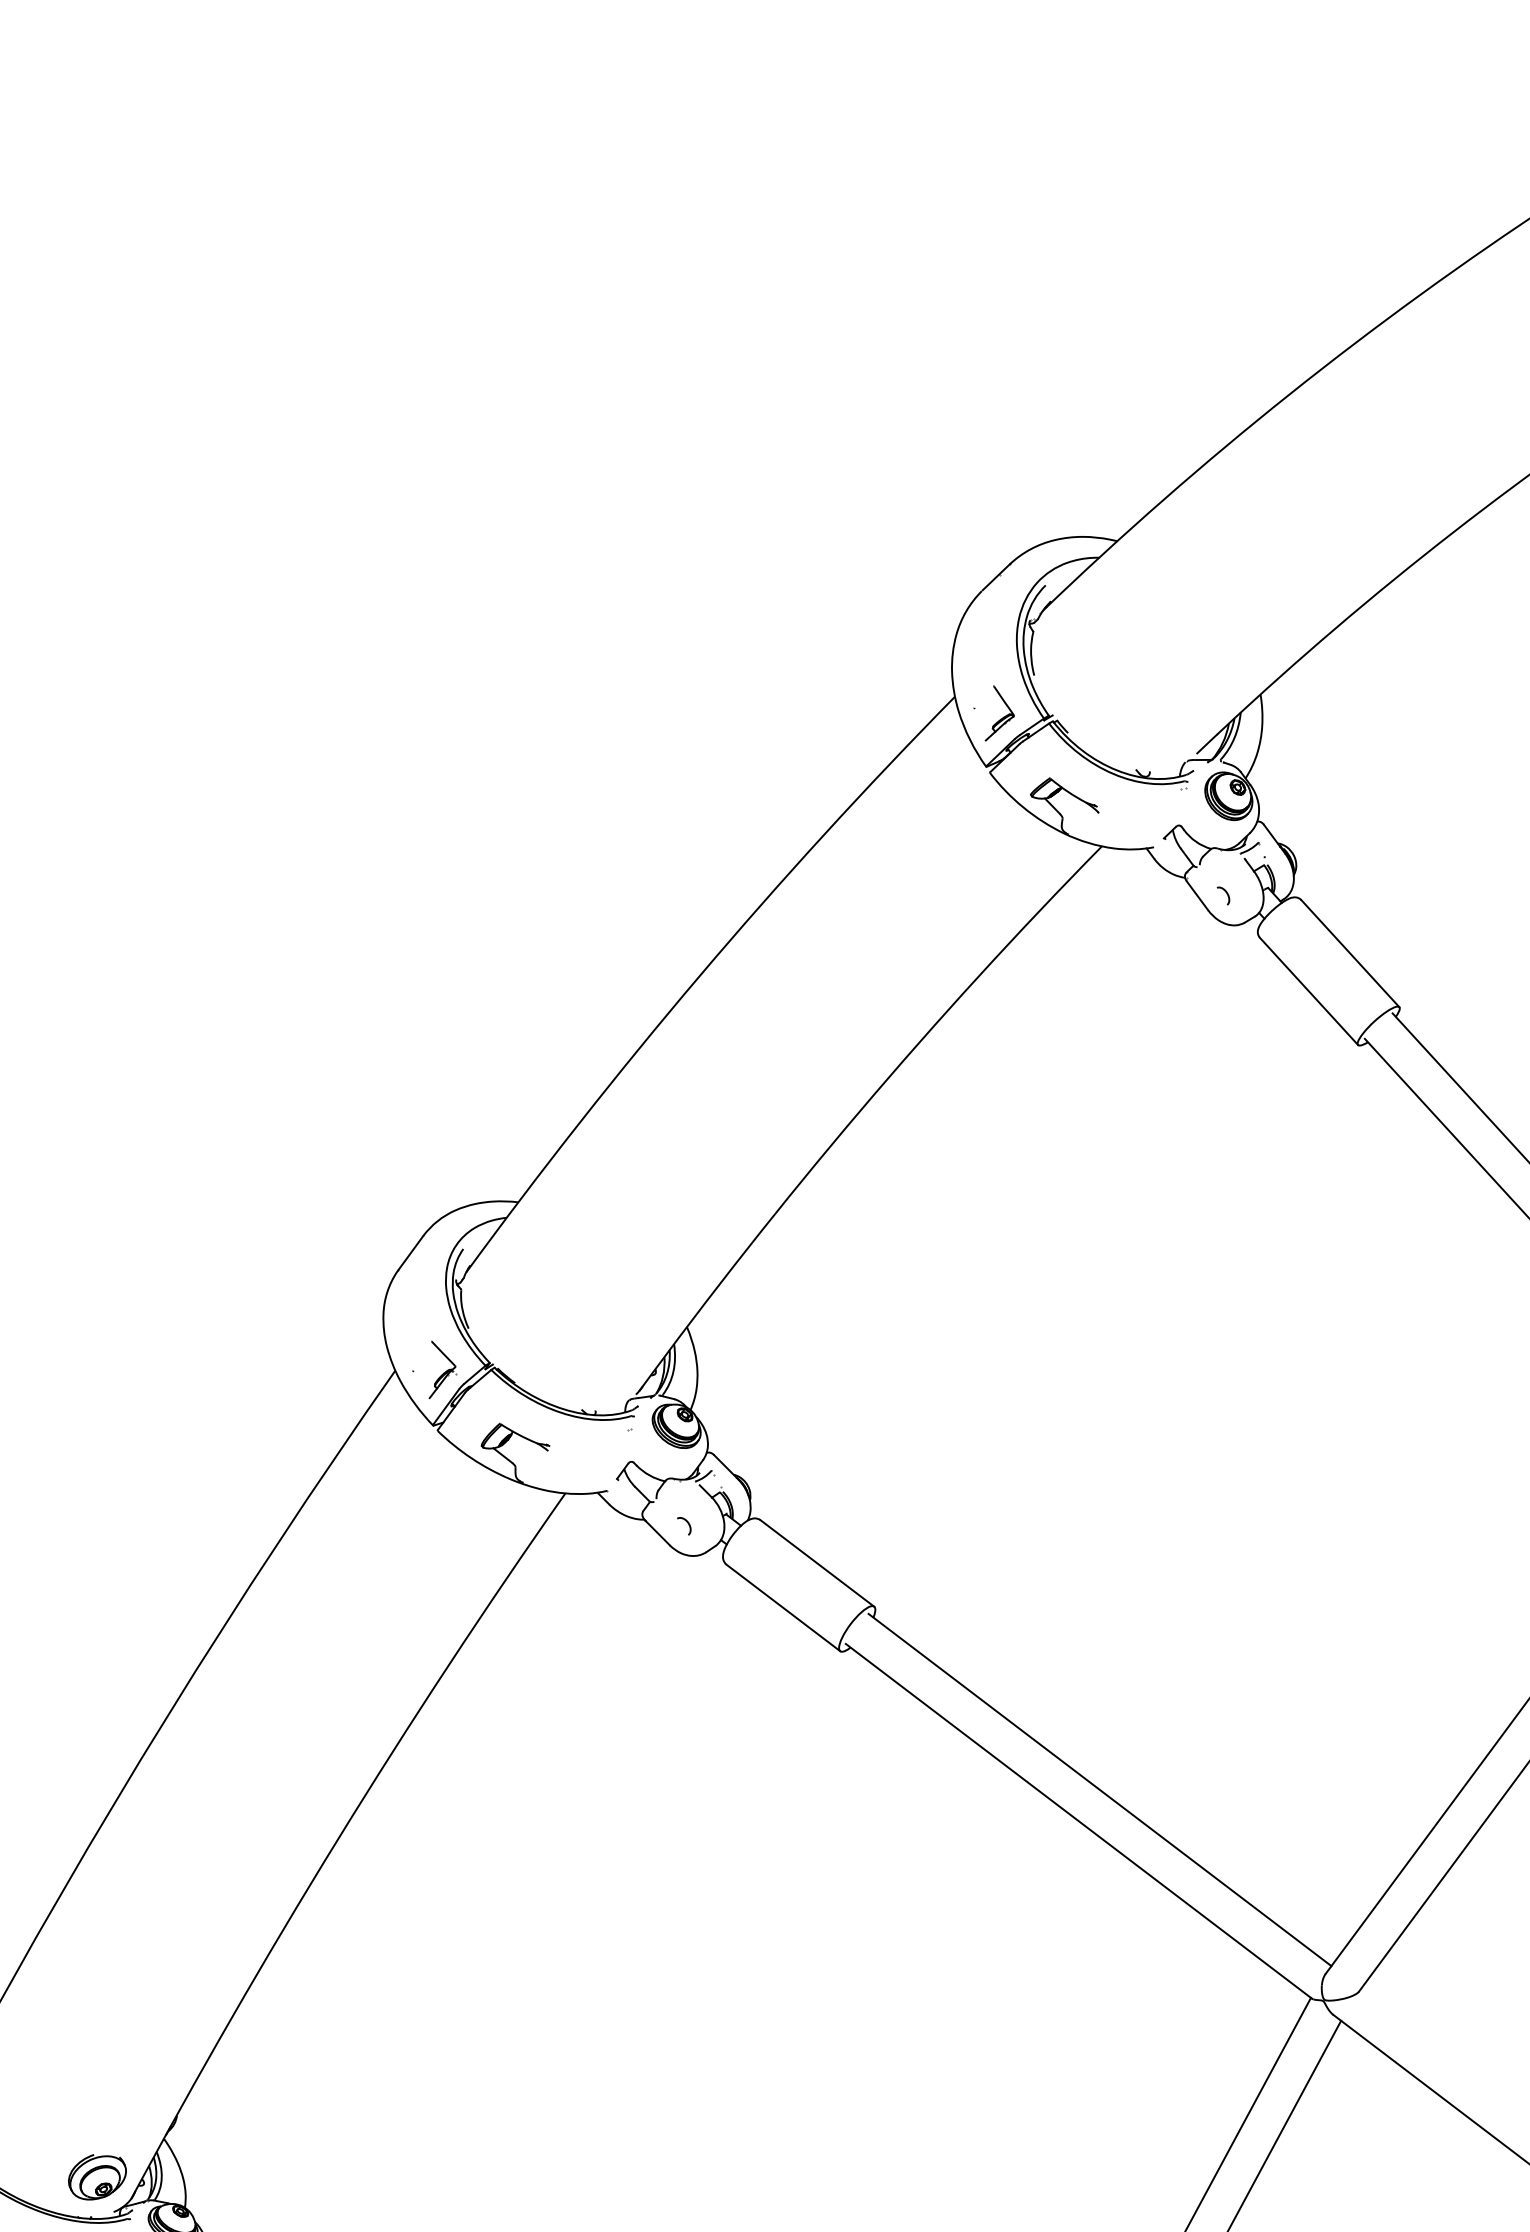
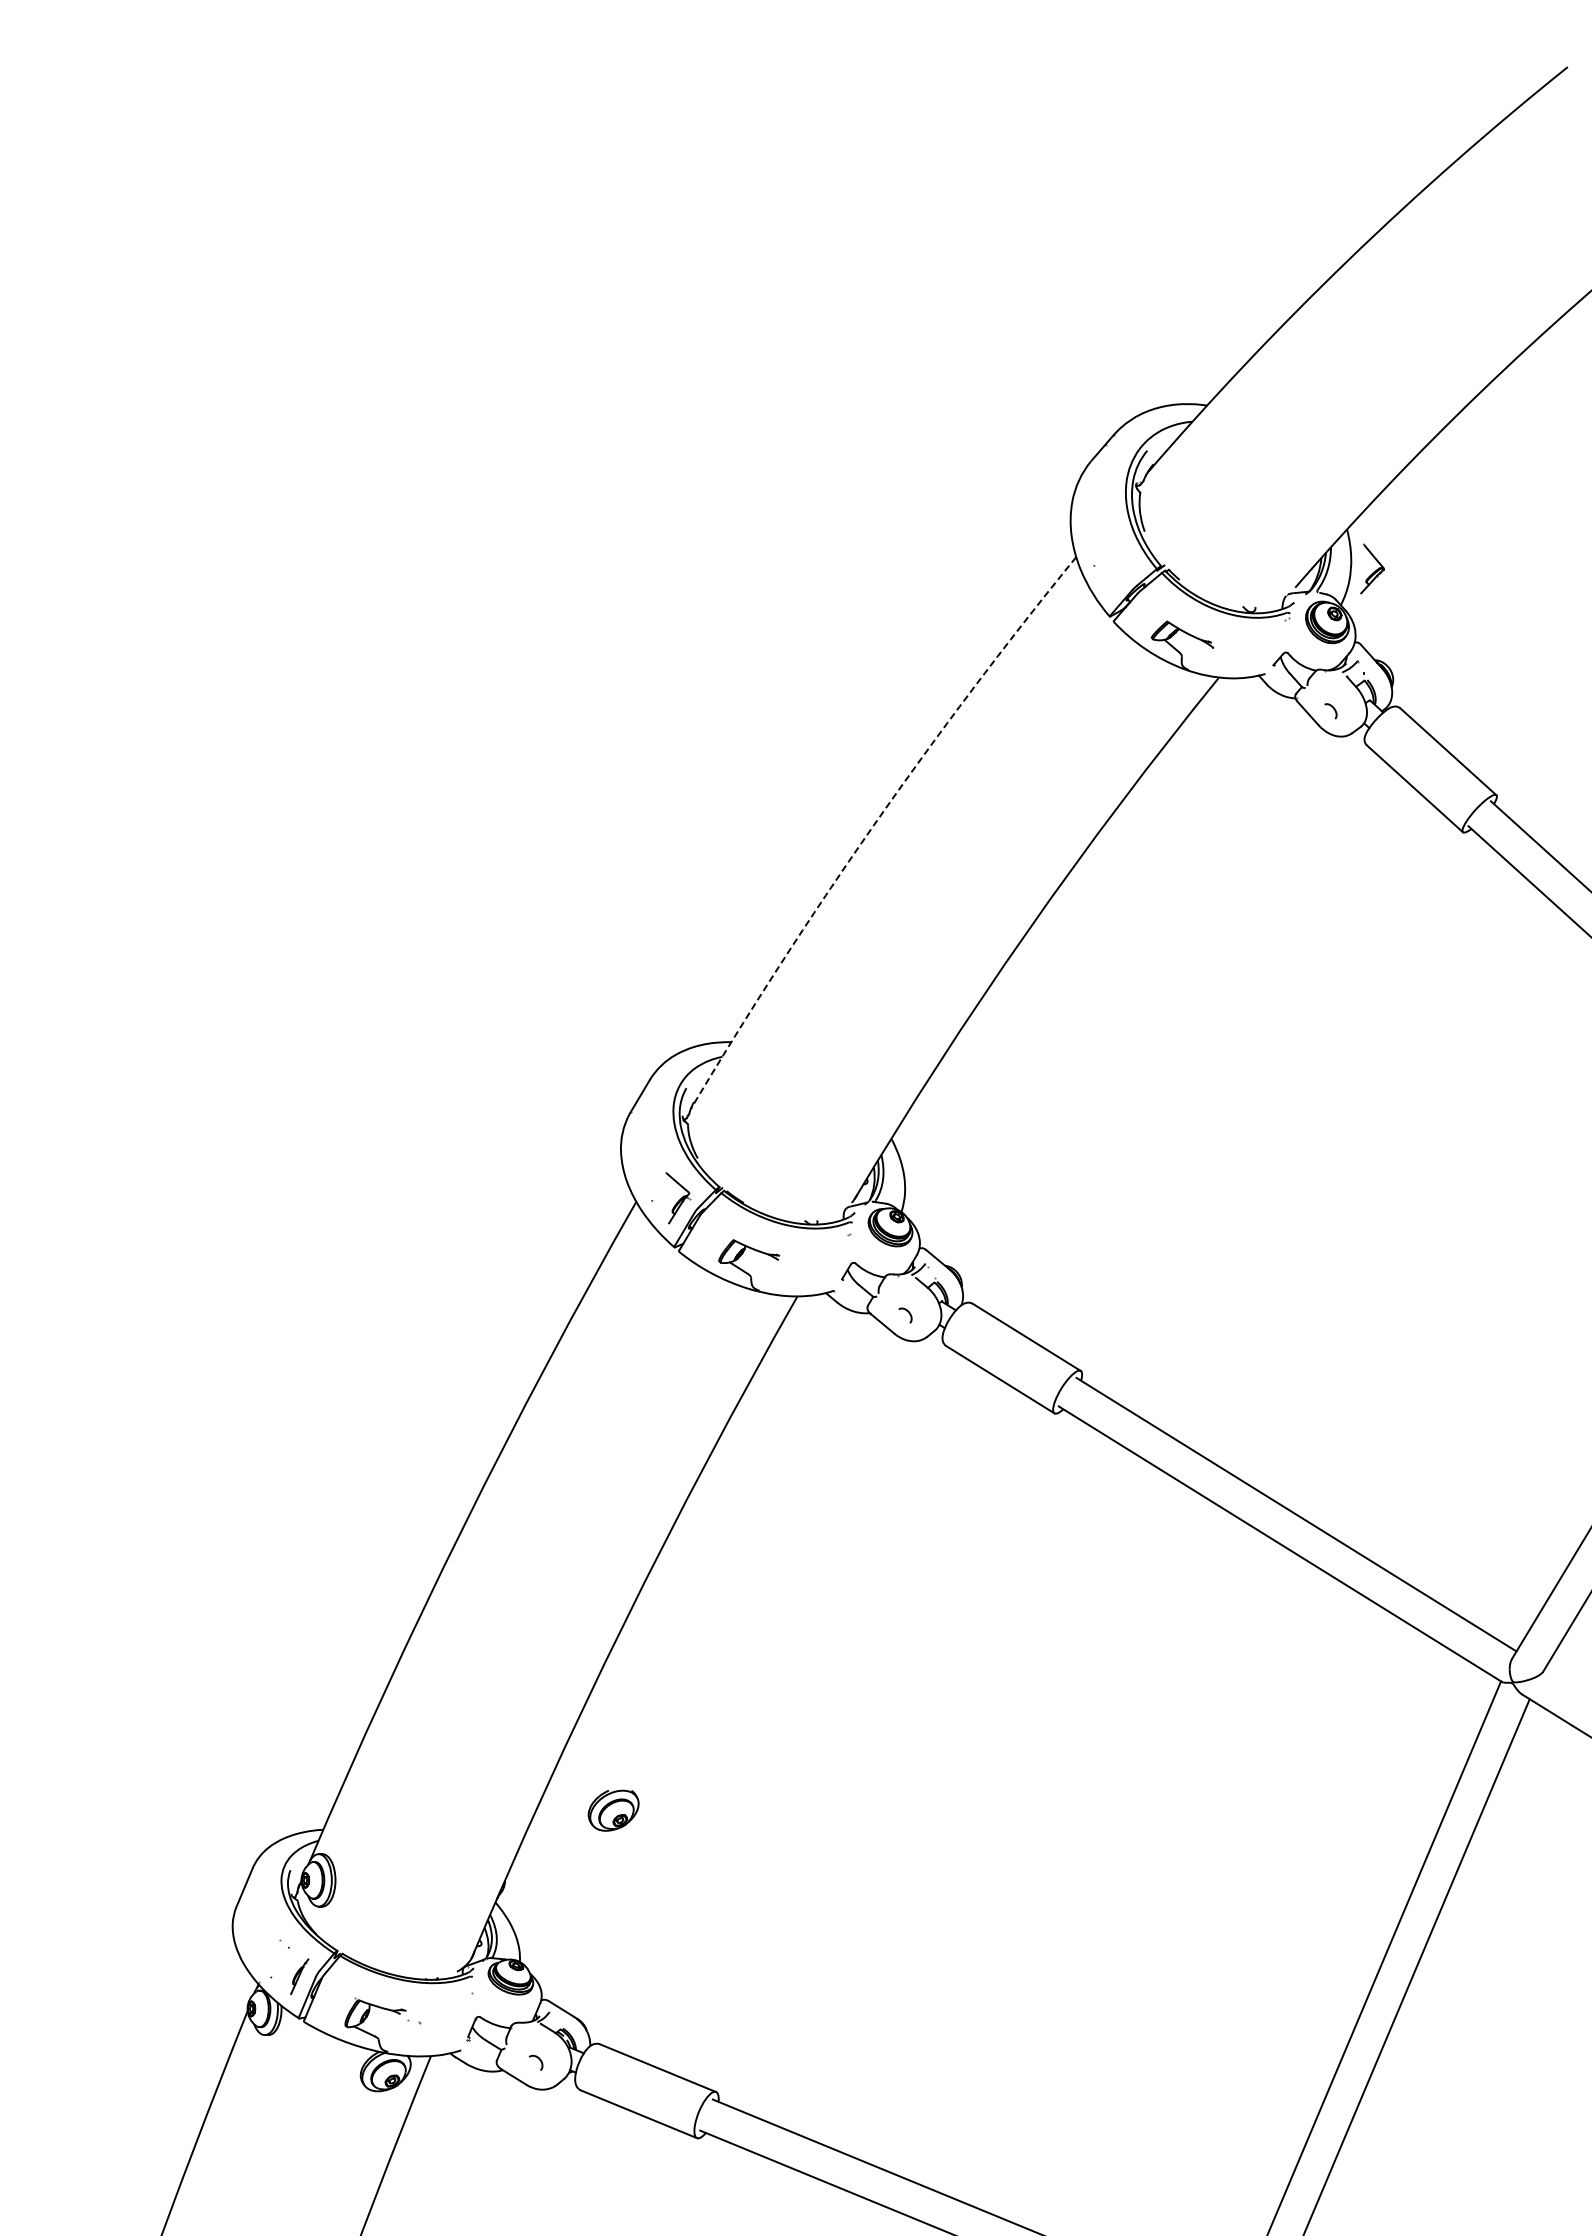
part: (1001, 713) -> (1372, 568), moved
arc: (700, 976) -> (873, 826), solid -> dashed
part: (97, 2177) -> (613, 1810), moved

